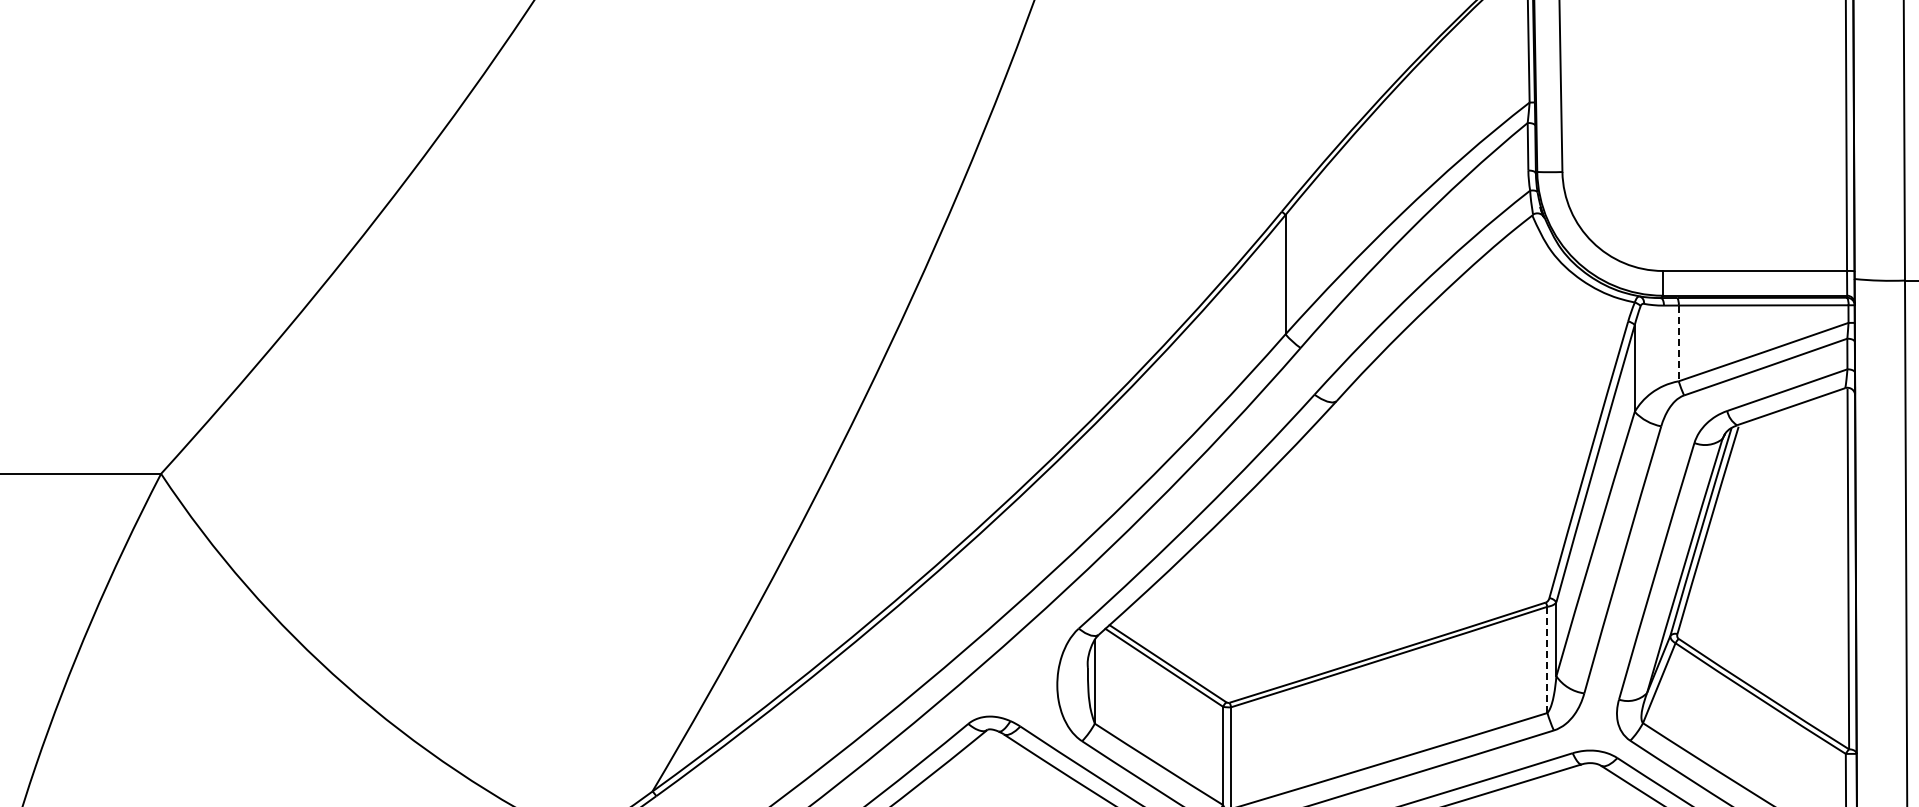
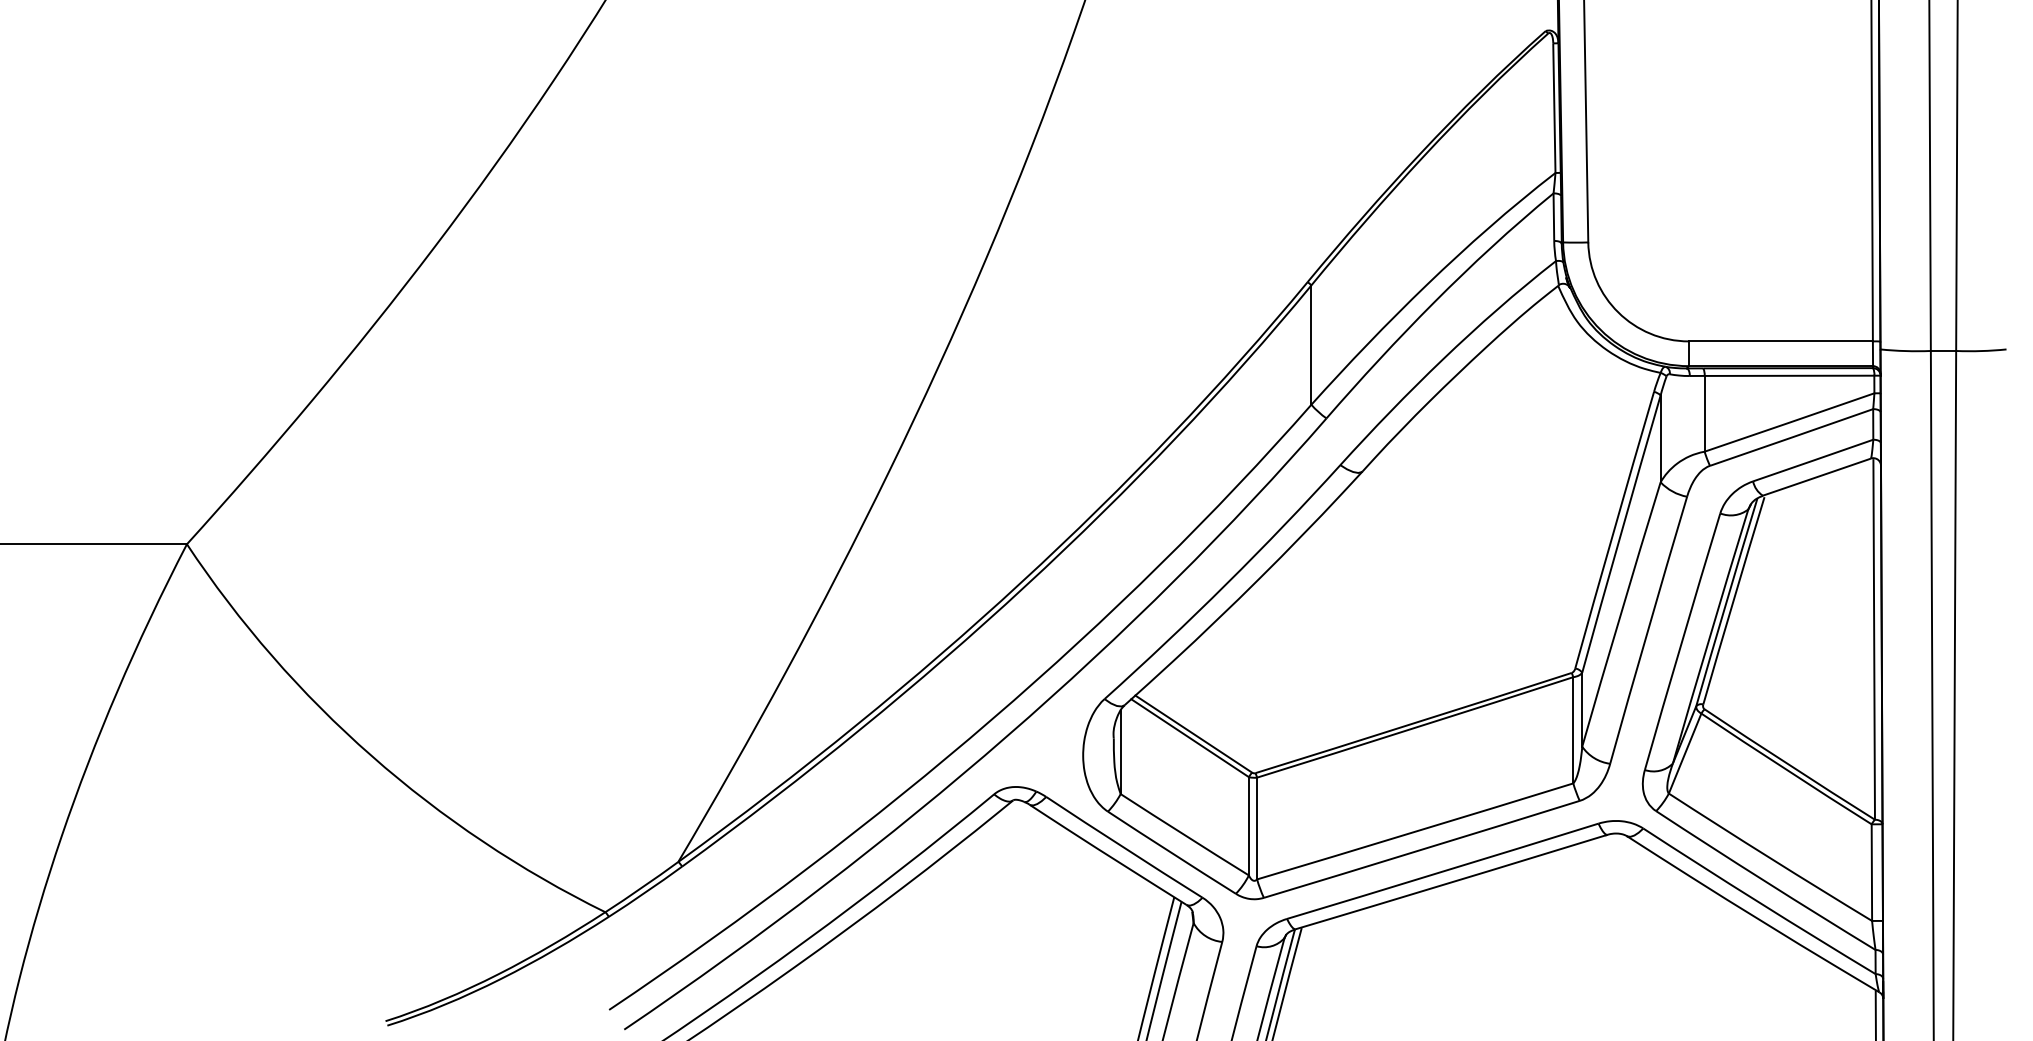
line: (1678, 343) -> (1704, 413), dashed -> solid
line: (1547, 659) -> (1573, 729), dashed -> solid

